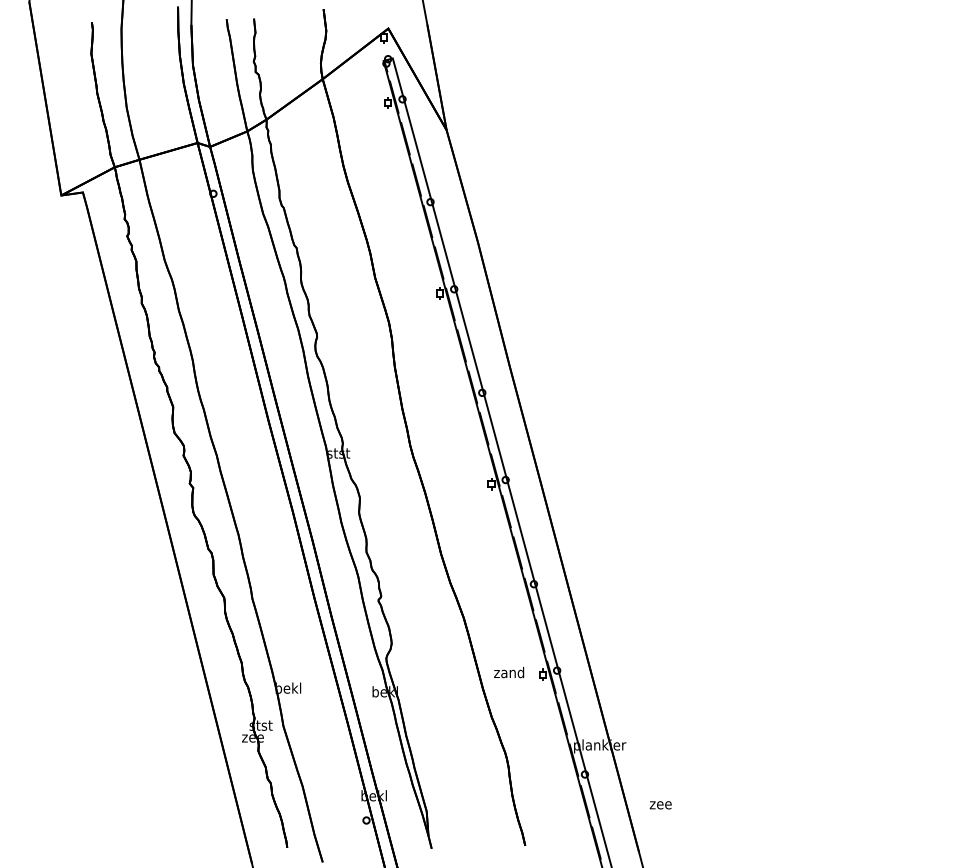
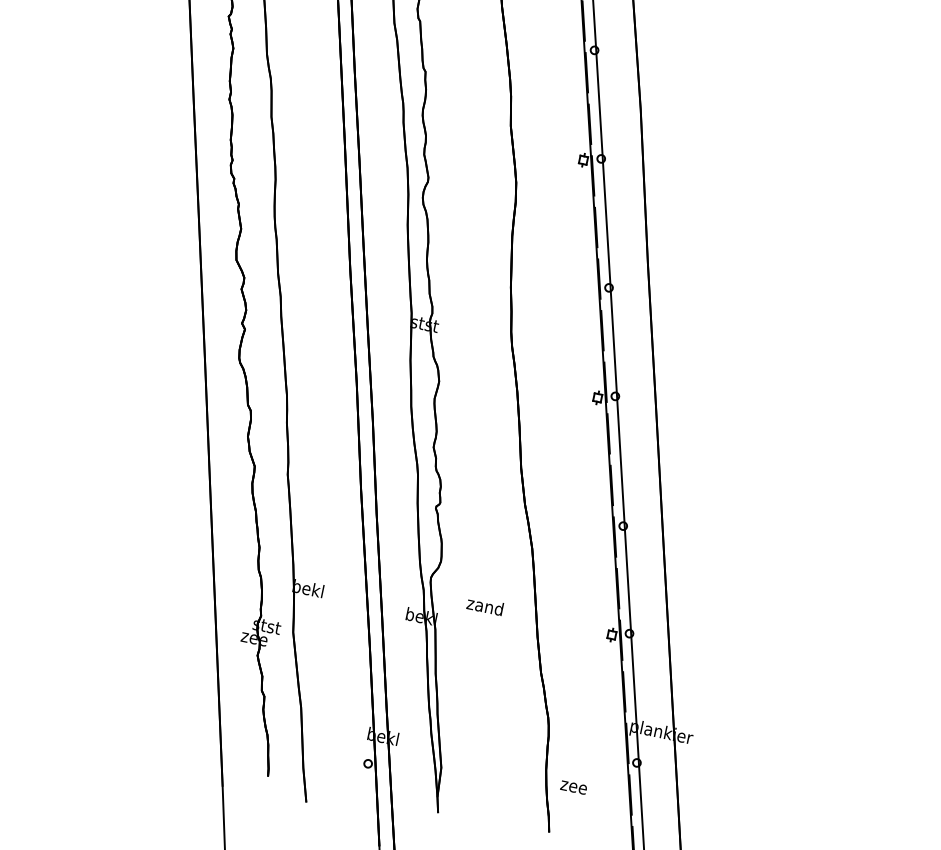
text: (509, 672) -> (485, 606), moved
text: (660, 805) -> (573, 787), moved

